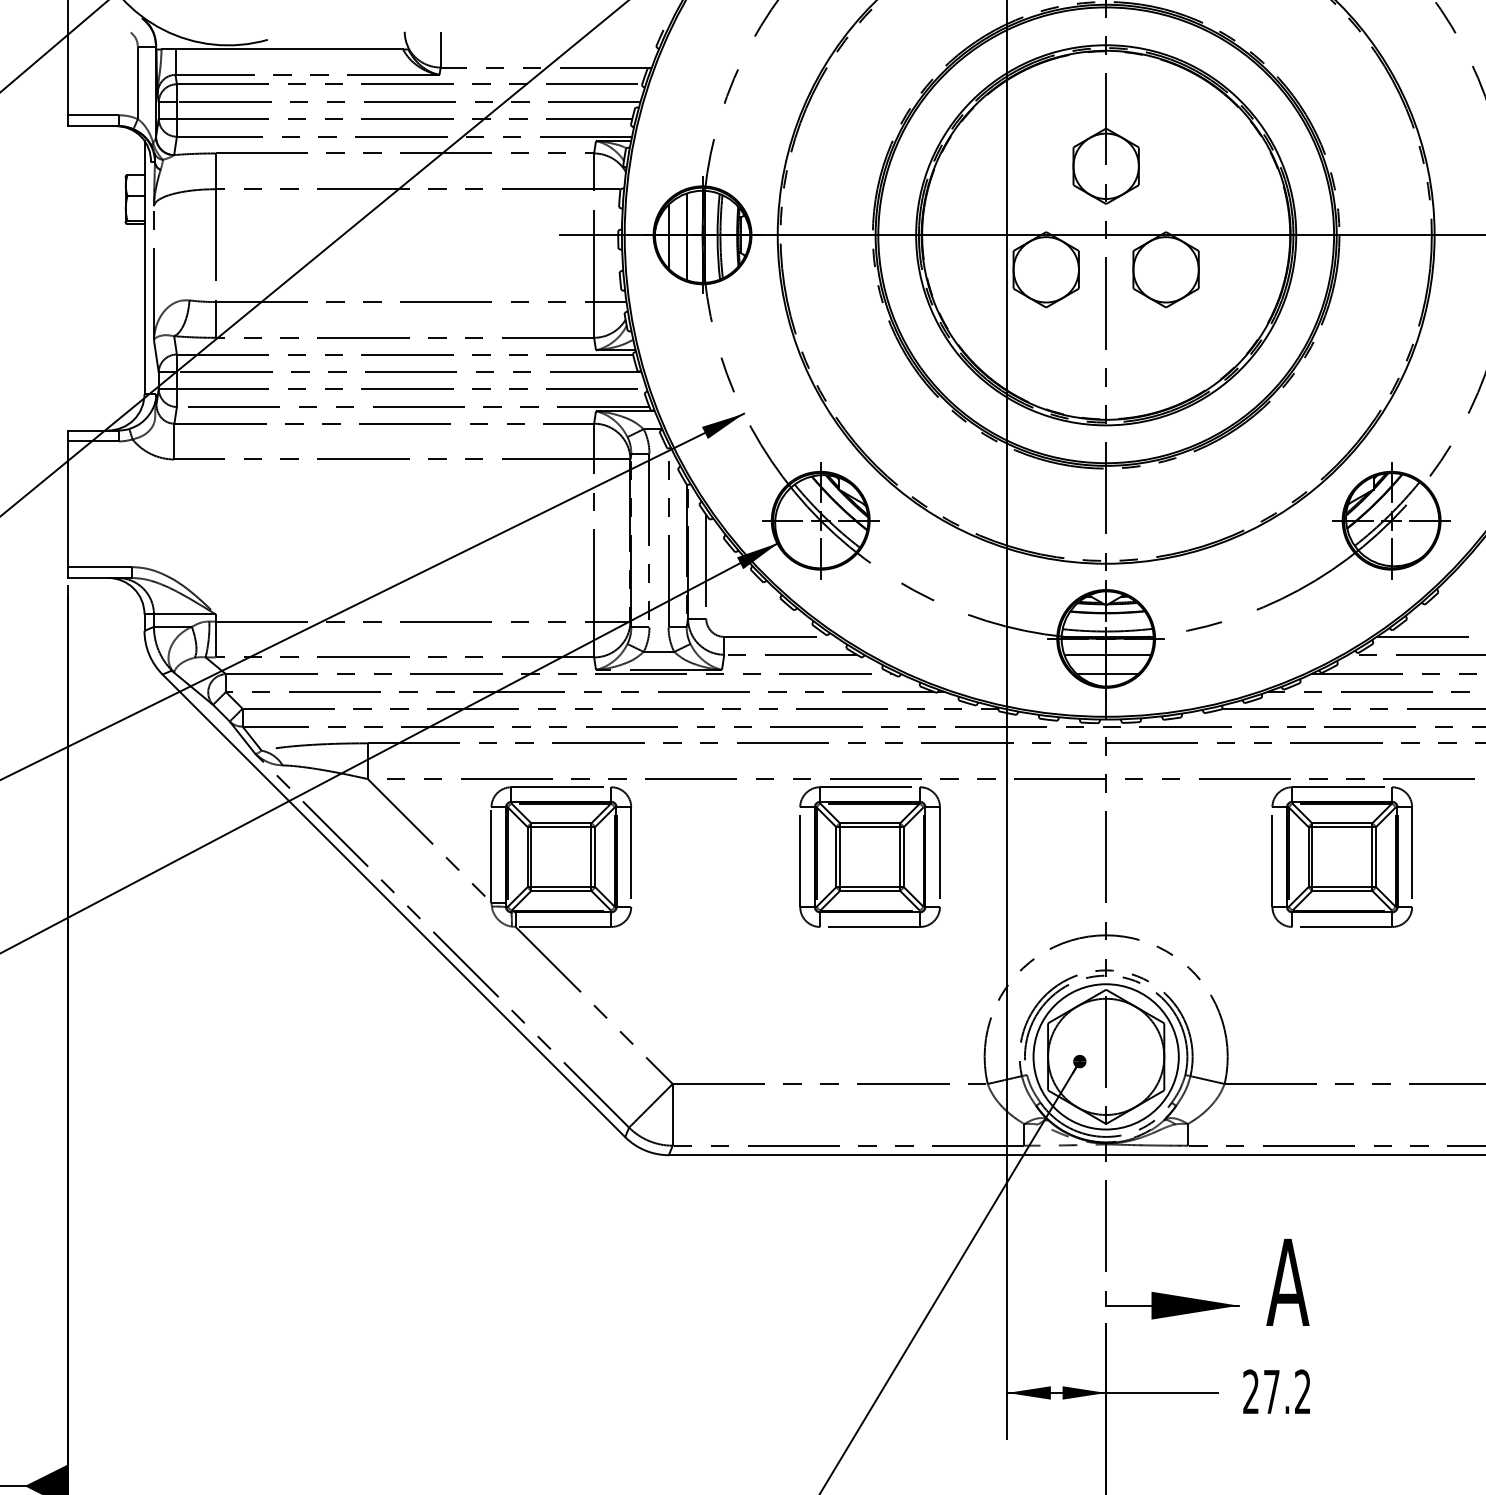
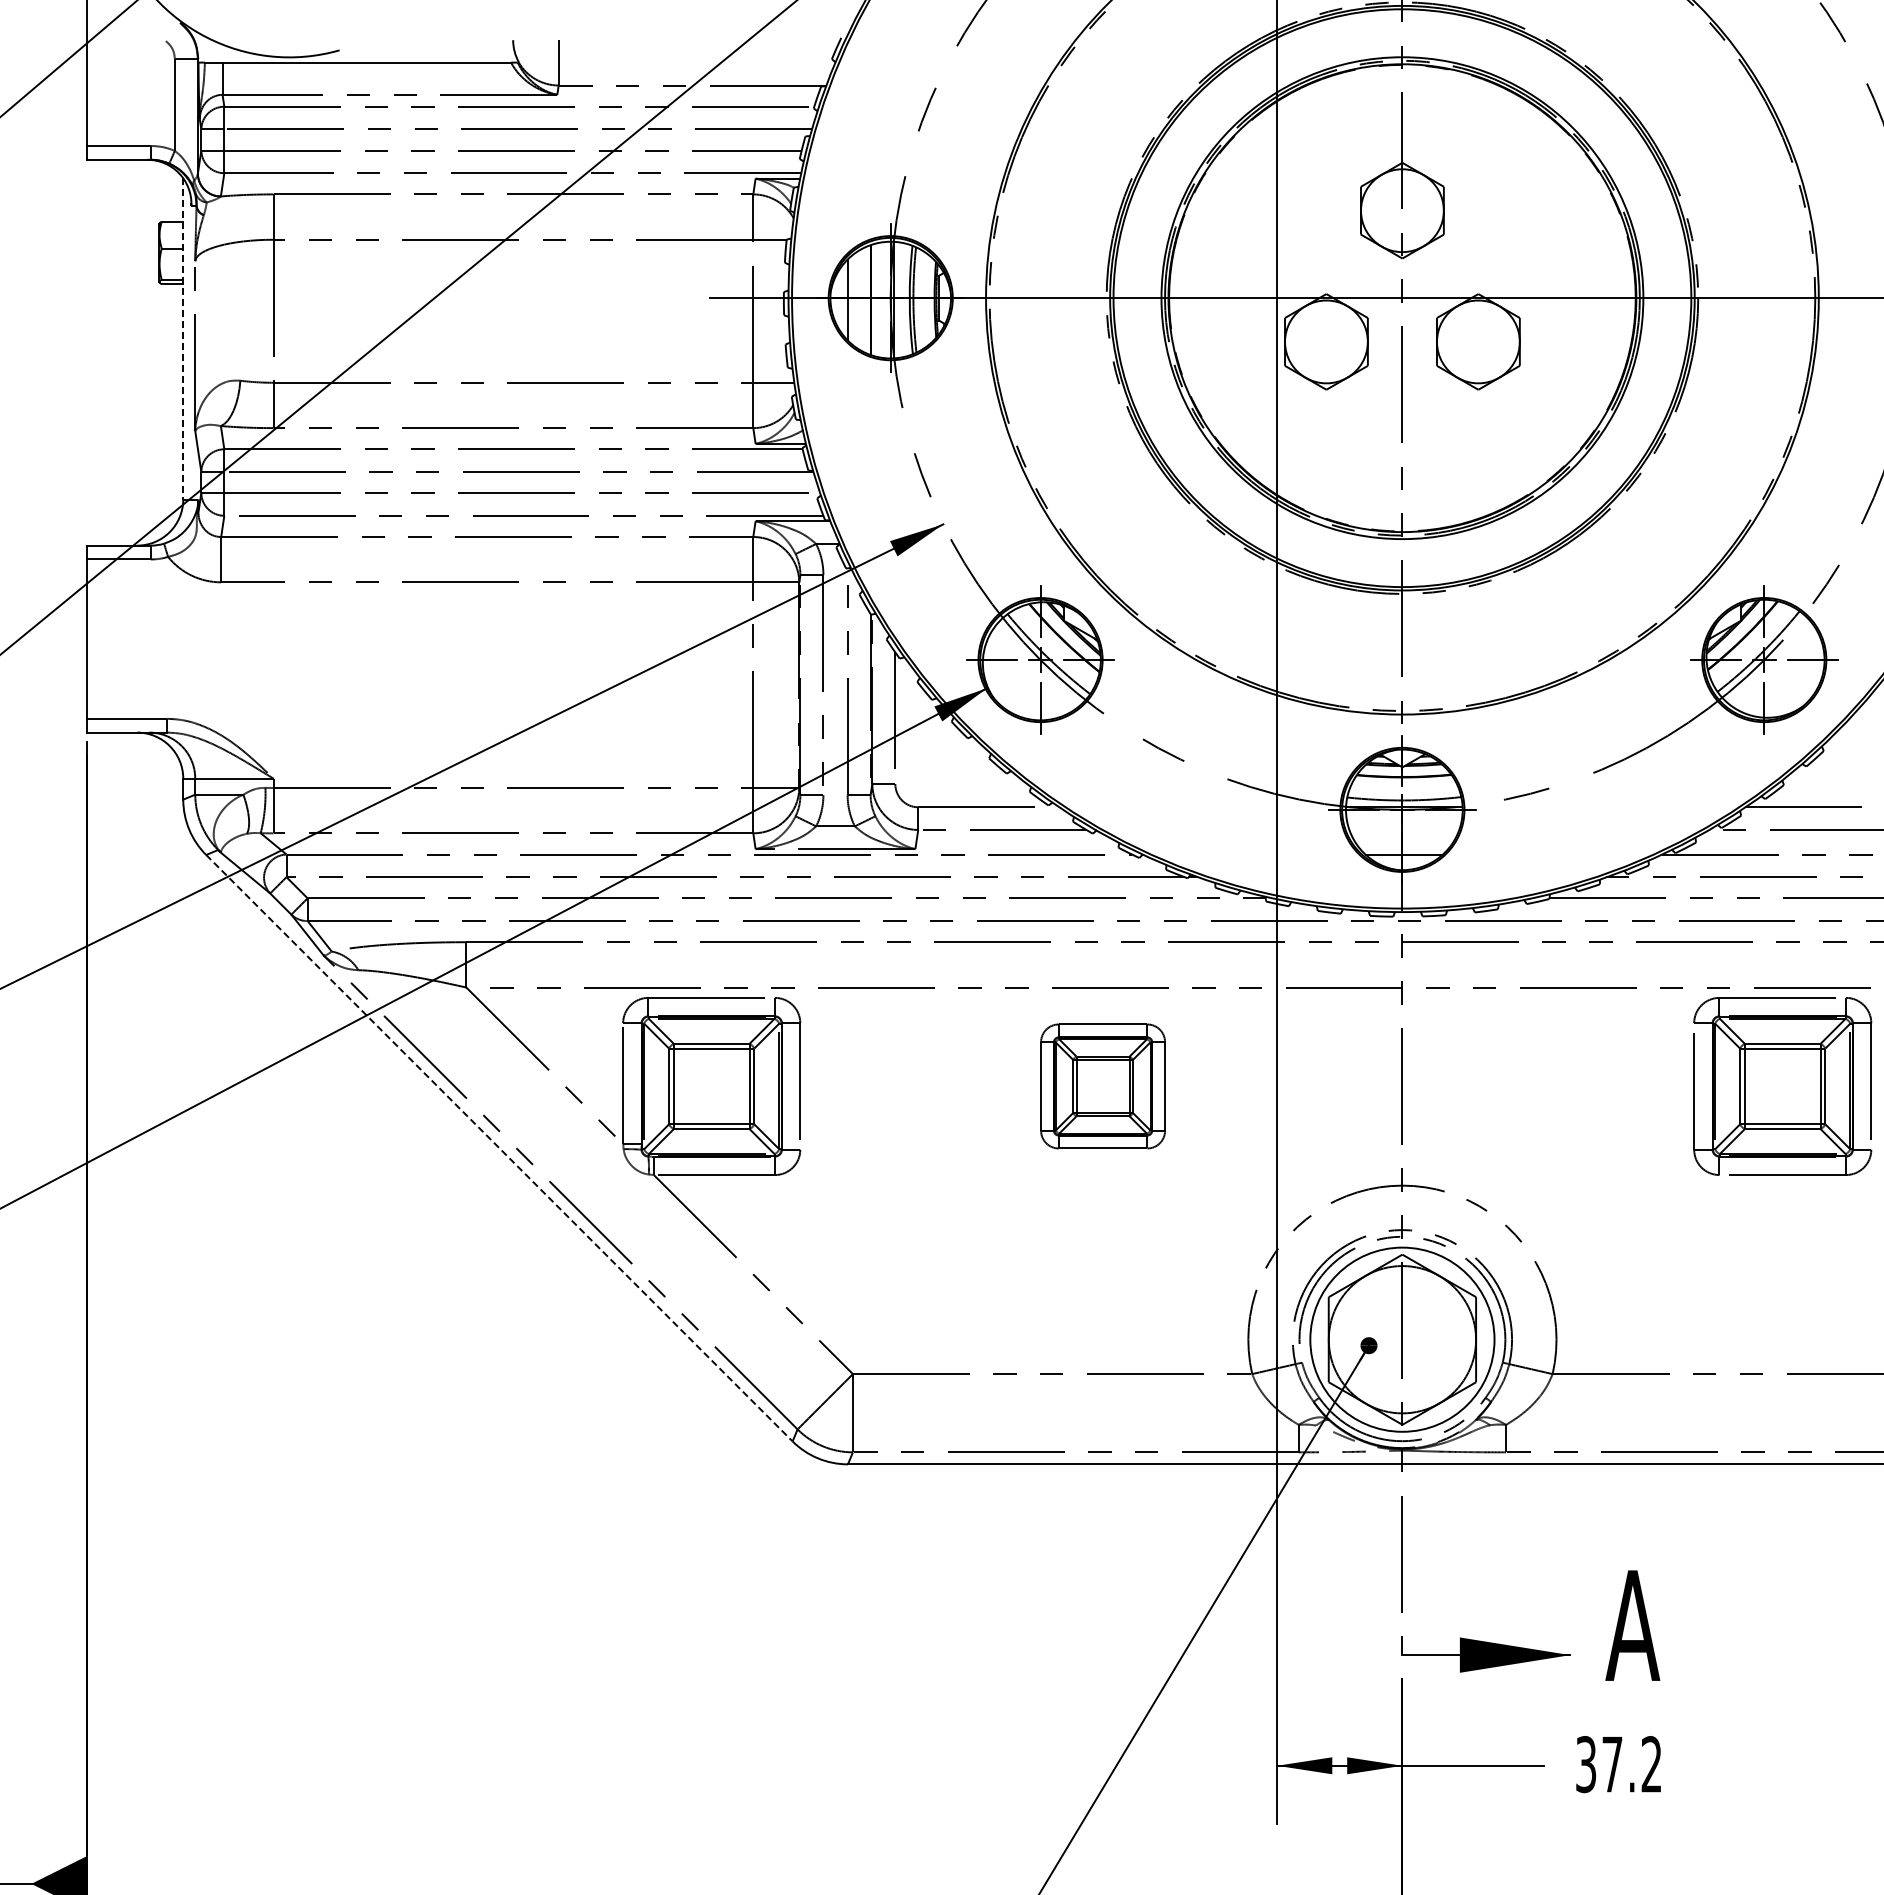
line: (144, 267) -> (183, 338), solid -> dashed
line: (1107, 654) -> (1404, 829), removed
part: (869, 857) -> (1102, 1086), size x0.7
part: (1342, 857) -> (1782, 1086), moved
line: (393, 906) -> (499, 1148), solid -> dashed
text: (1251, 1391) -> (1586, 1764), 27.2 -> 37.2

